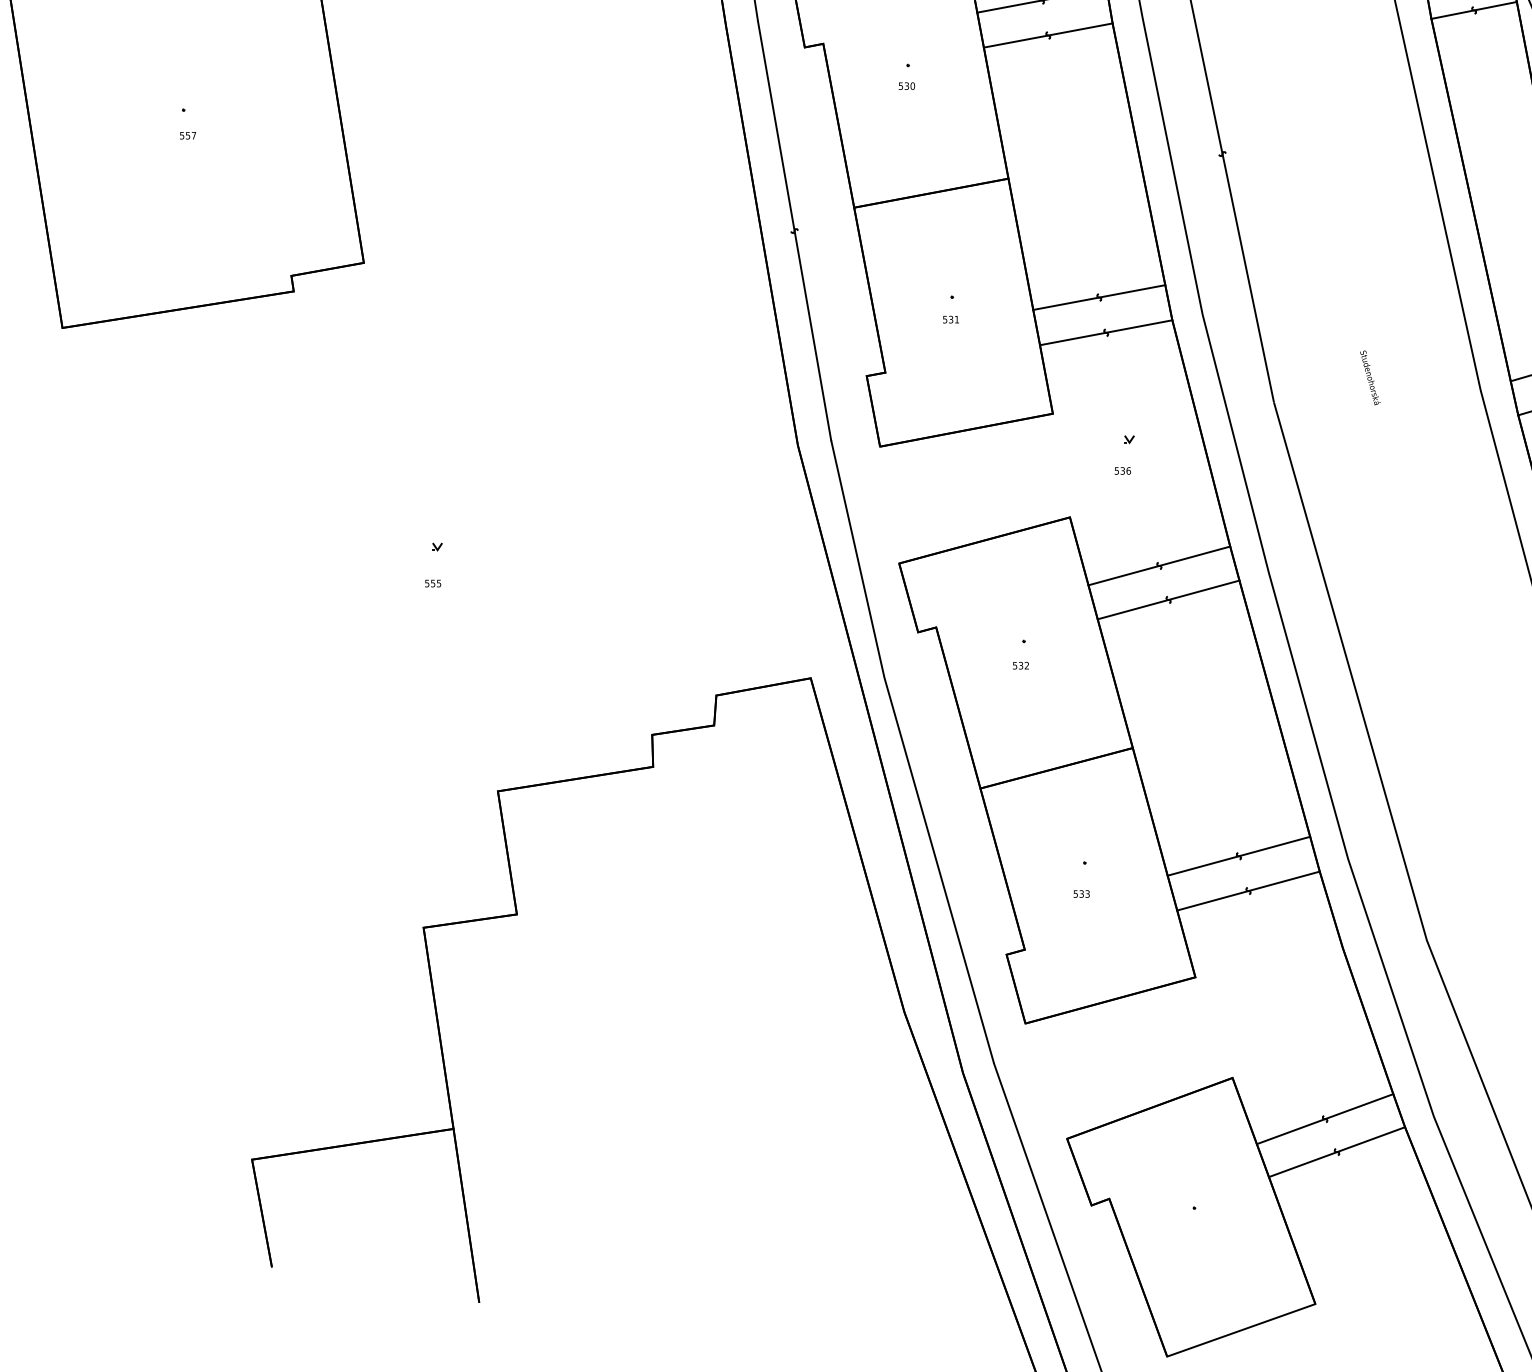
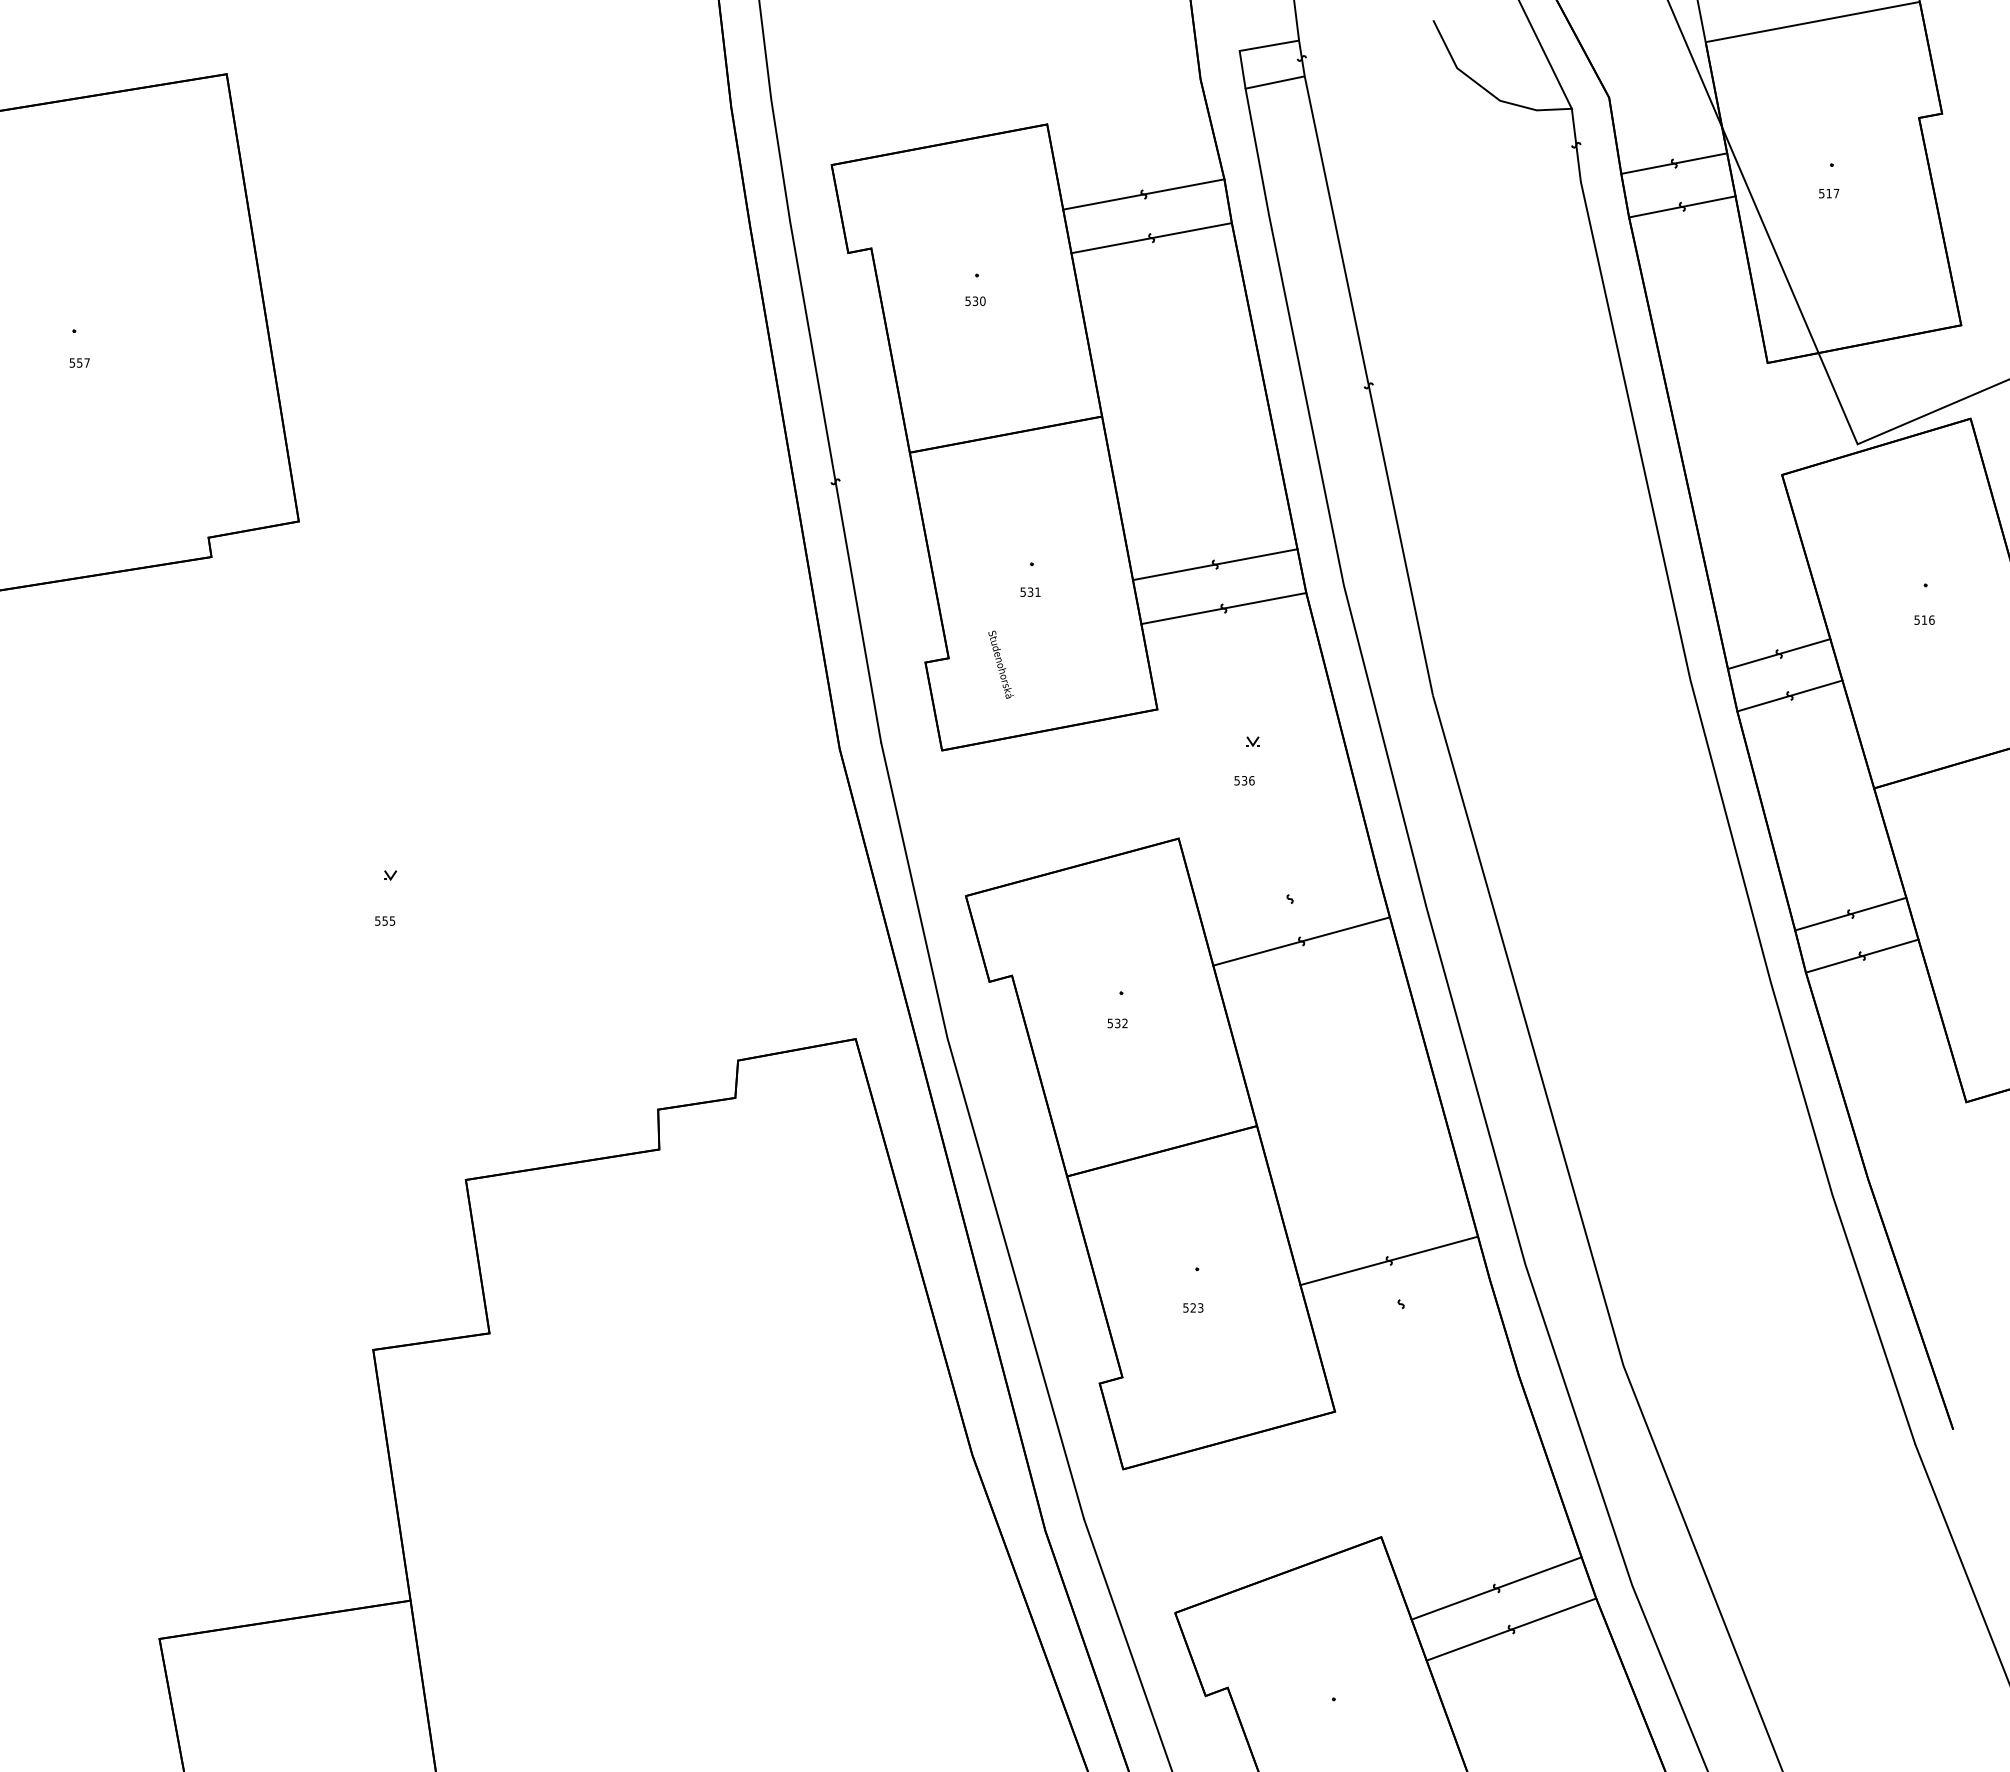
text: (1369, 377) -> (1000, 664), moved
line: (1158, 565) -> (1289, 898), removed
line: (1247, 891) -> (1400, 1304), removed
text: (1081, 894) -> (1192, 1308), 533 -> 523

